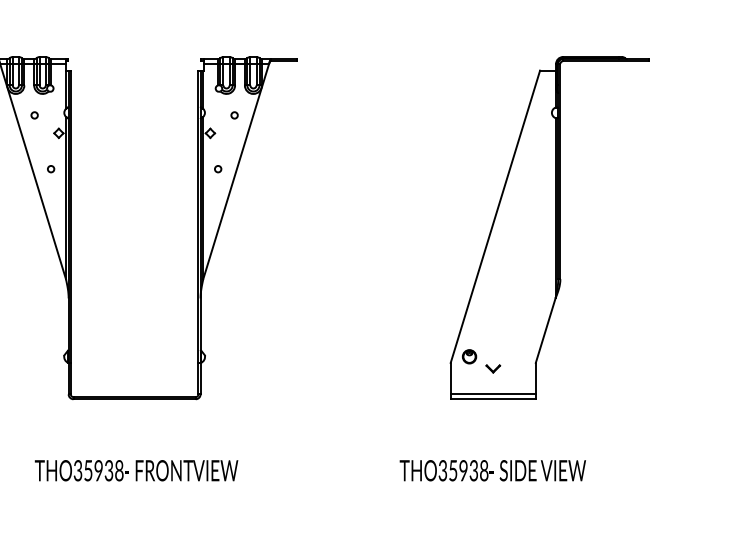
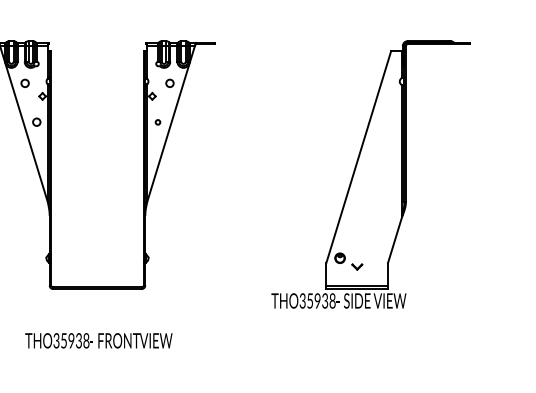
circle: (34, 115) -> (24, 83), size x1.6
circle: (234, 115) -> (169, 83), size x1.6
circle: (51, 169) -> (37, 122), size x1.6
text: (492, 470) -> (338, 300), moved

